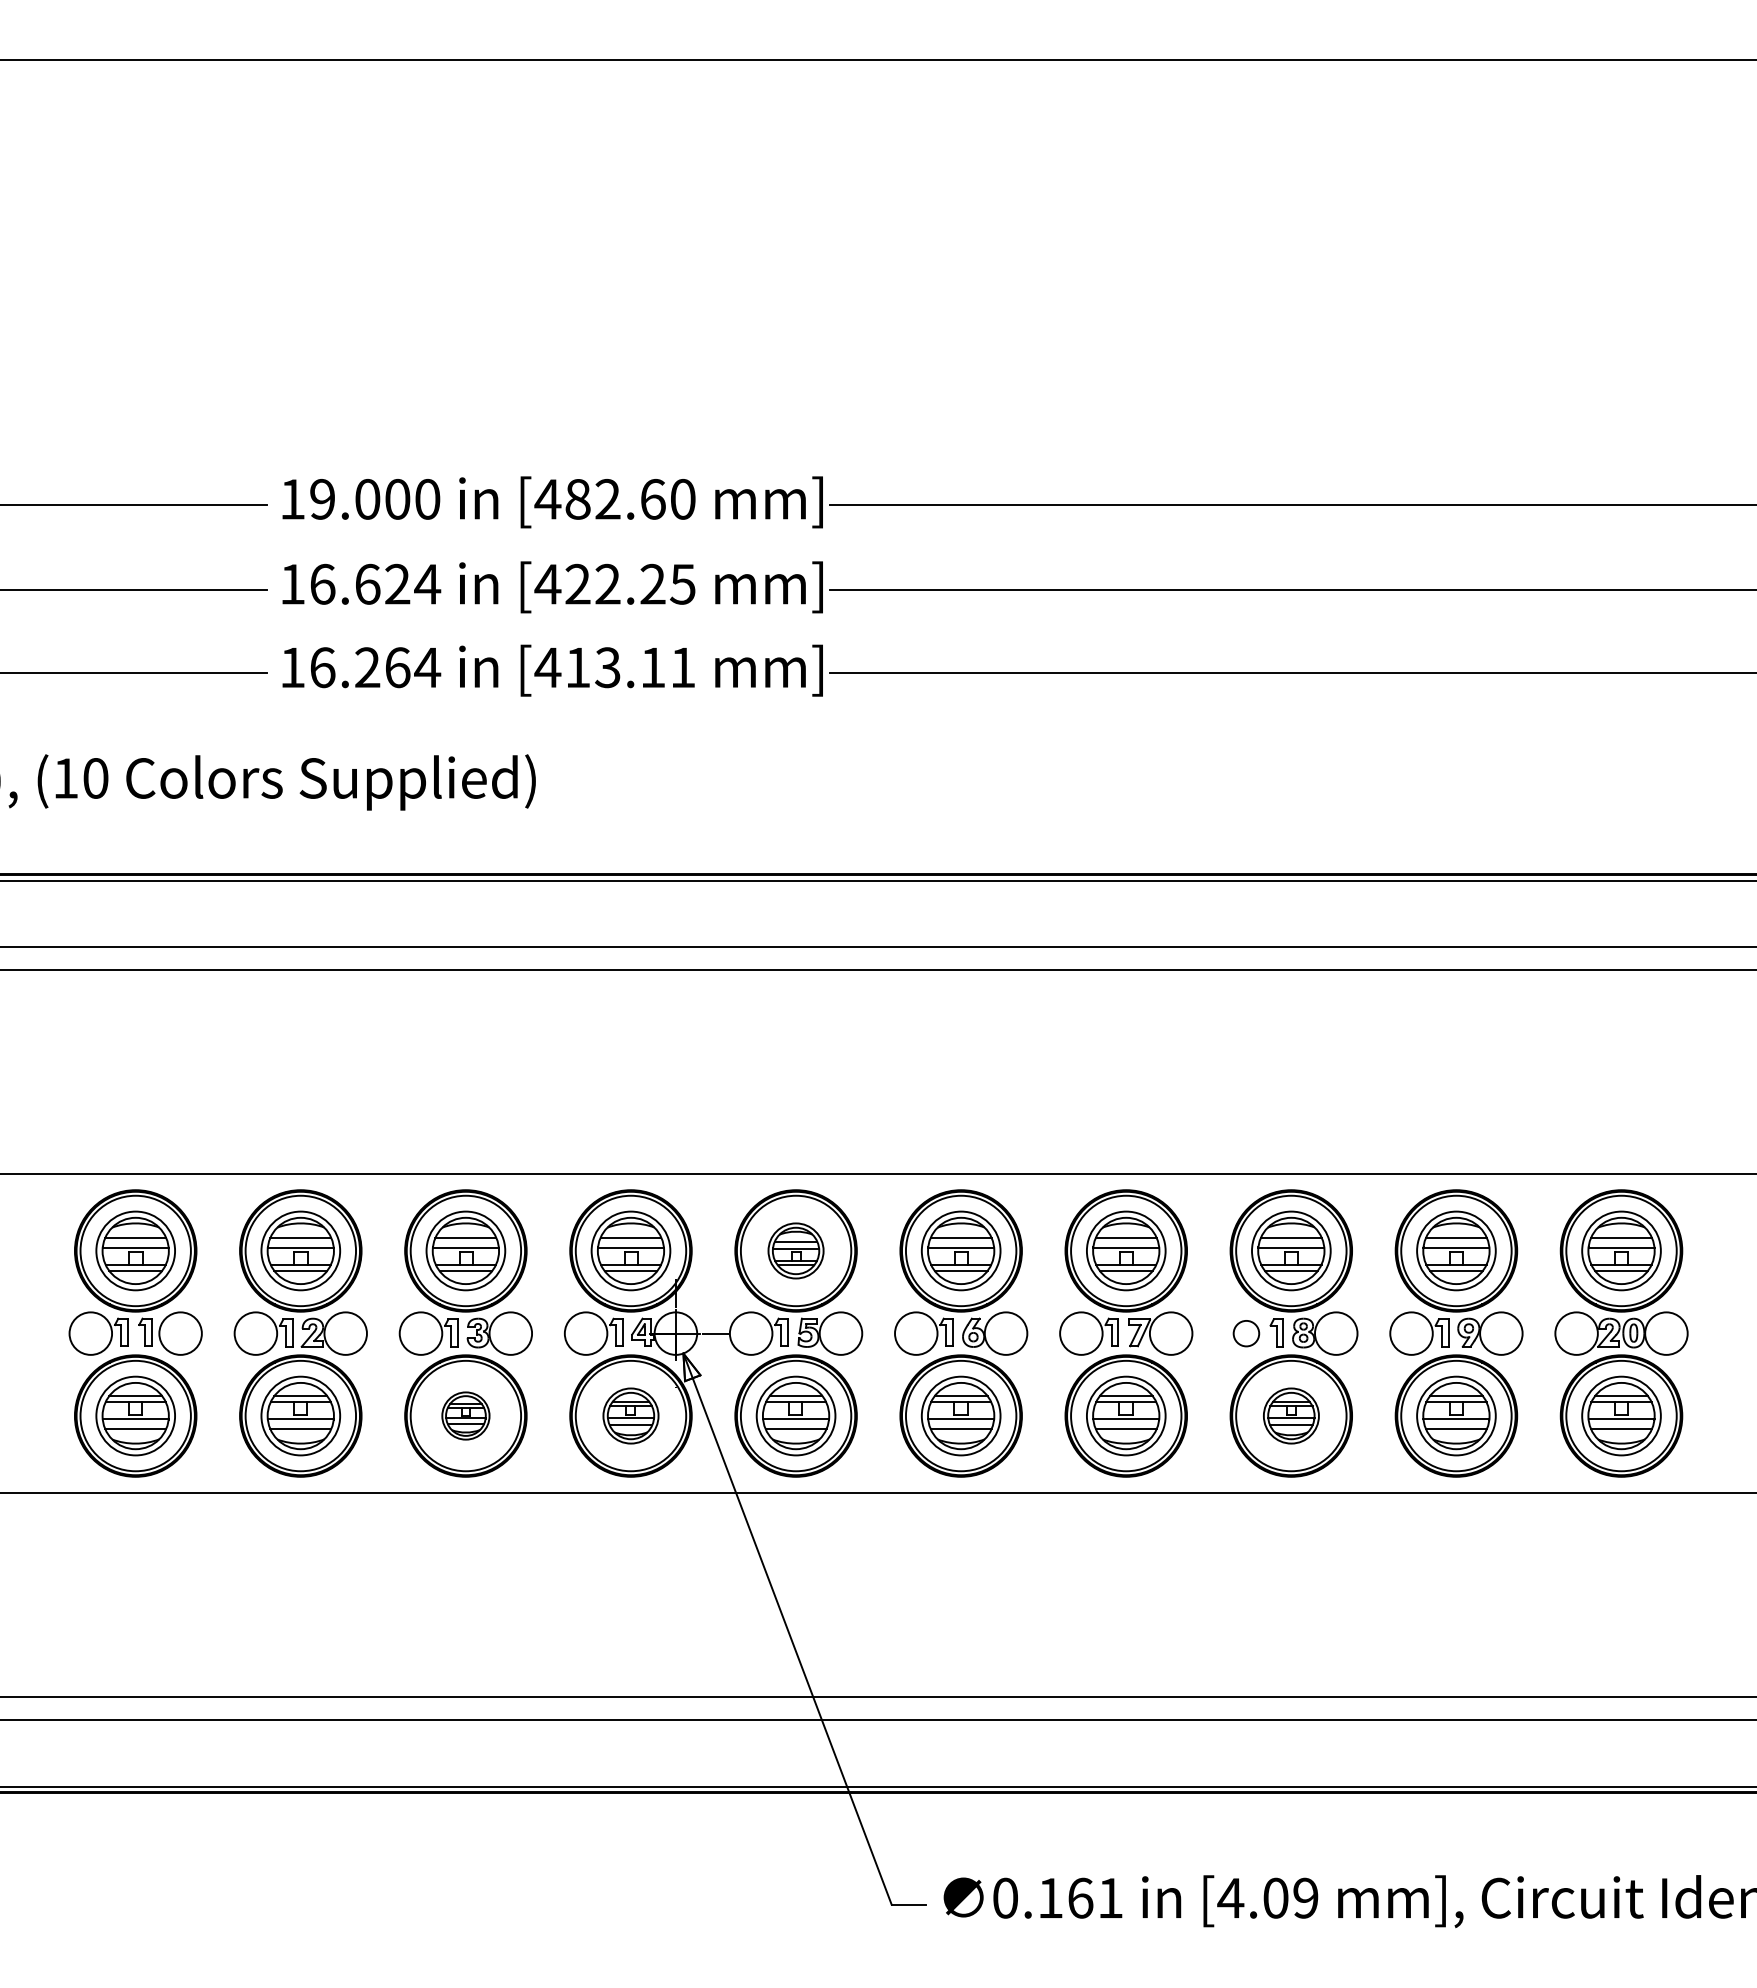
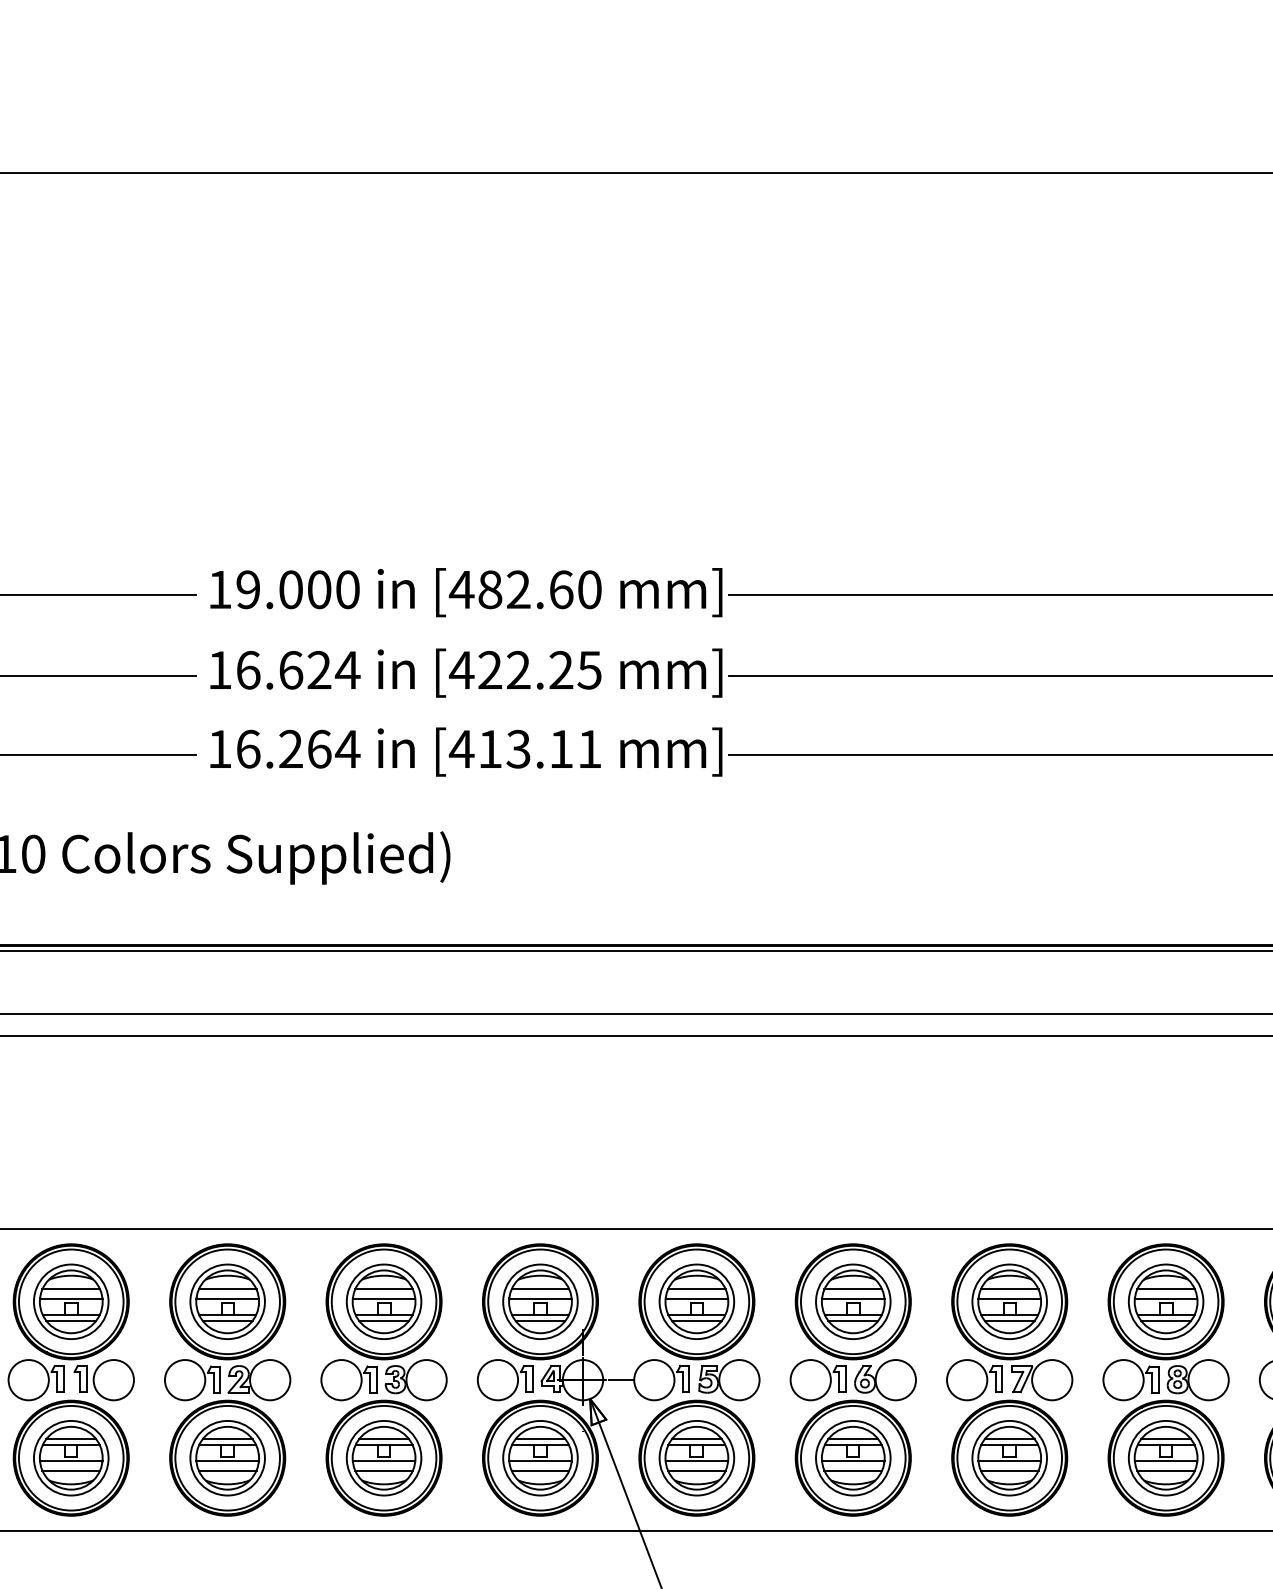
part: (795, 1250) -> (696, 1301), size x1.43
circle: (1246, 1333) -> (1123, 1380), size x1.67
part: (465, 1415) -> (383, 1457), size x1.67
part: (630, 1415) -> (540, 1457), size x1.43
part: (1291, 1415) -> (1166, 1457), size x1.43

